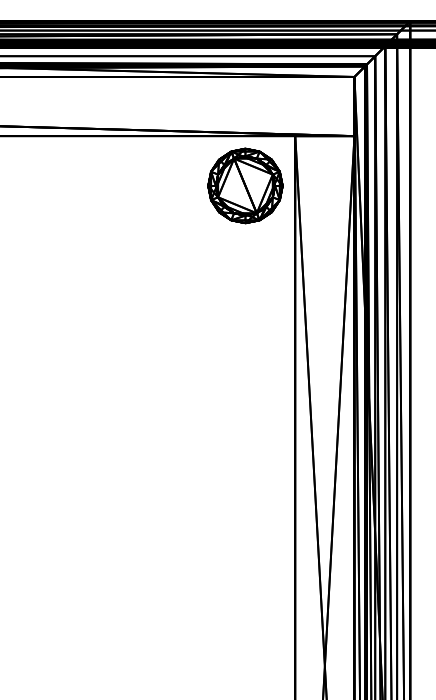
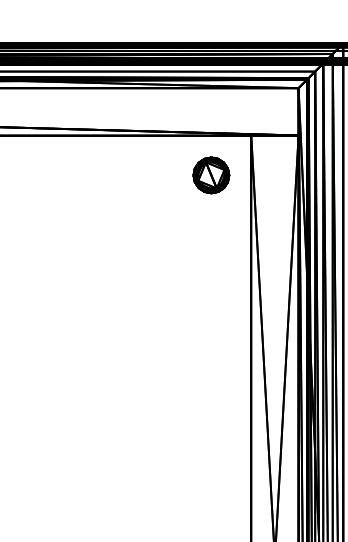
part: (245, 185) -> (211, 175), size x0.6

